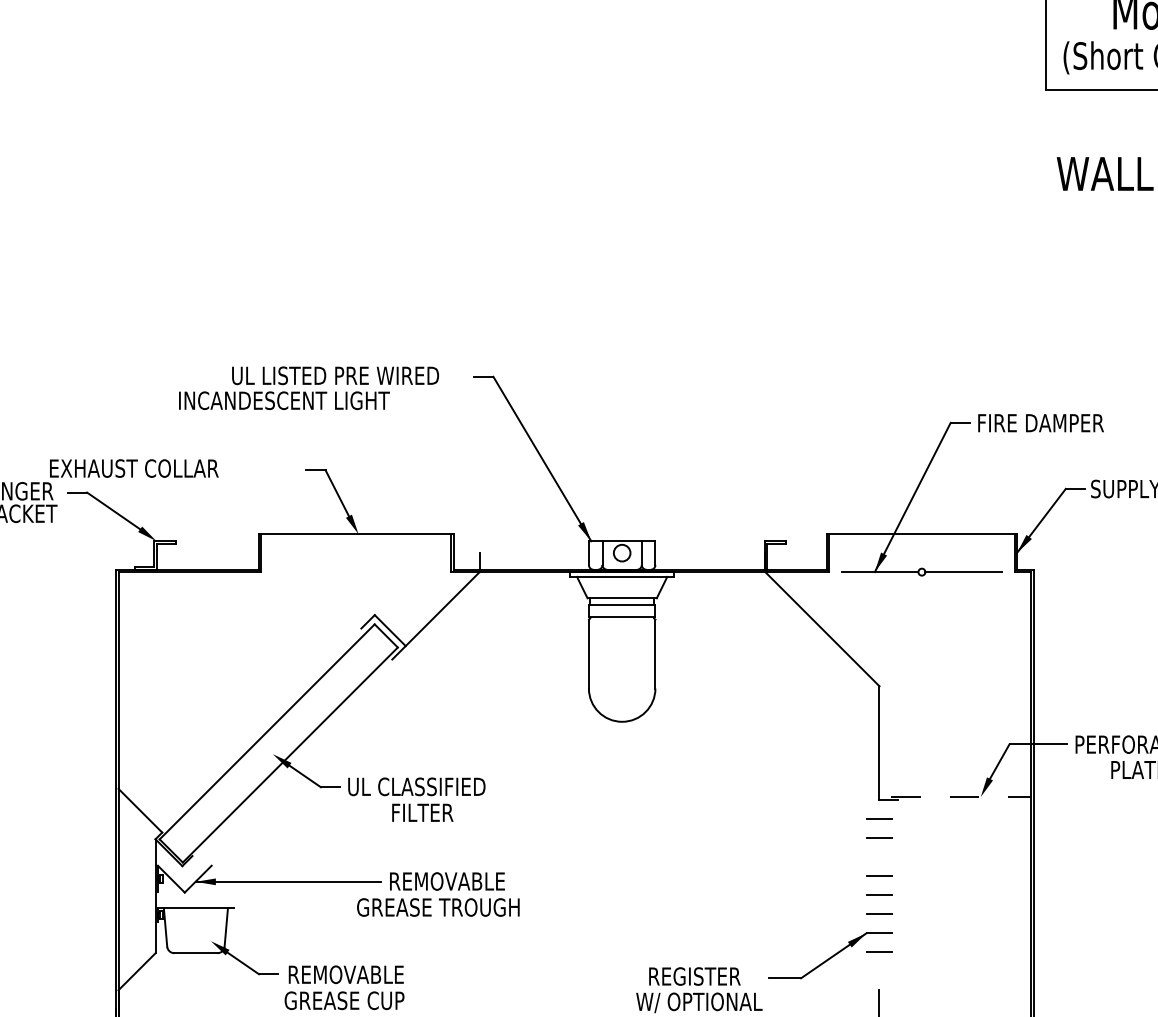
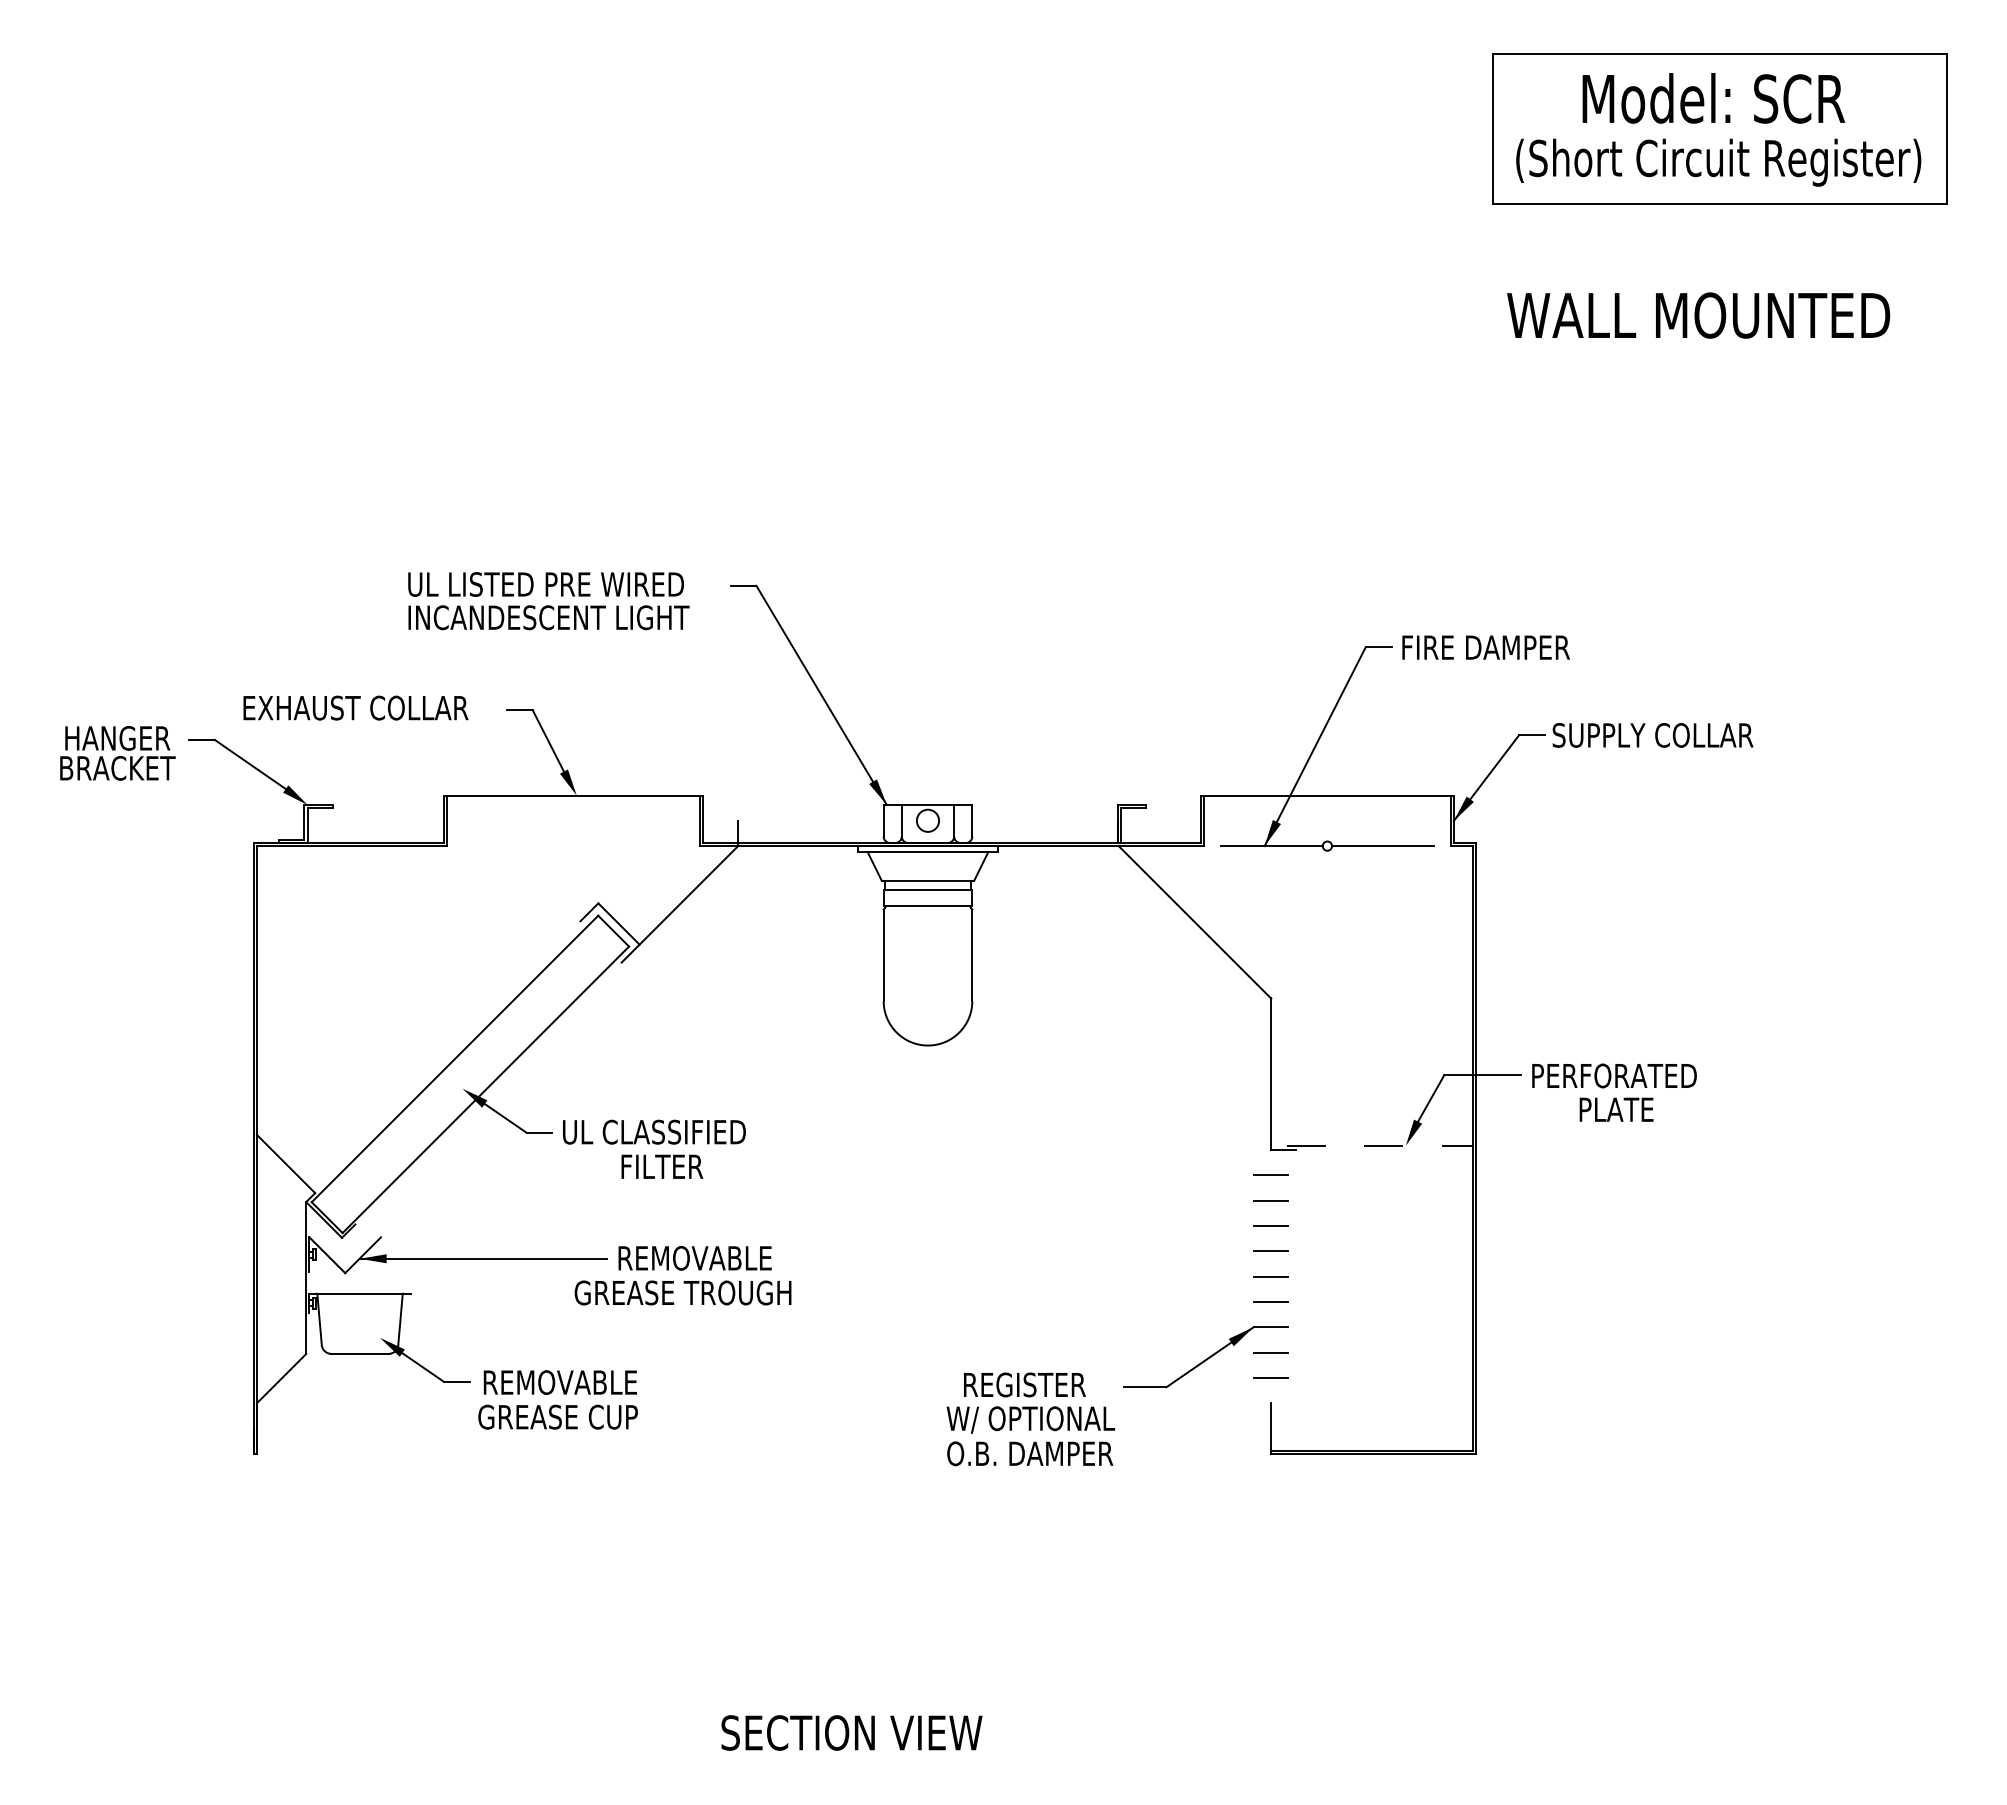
text: (284, 400) -> (548, 617), moved
text: (133, 468) -> (355, 707), moved
line: (879, 857) -> (1270, 1226), added
line: (879, 970) -> (1270, 1377), added

